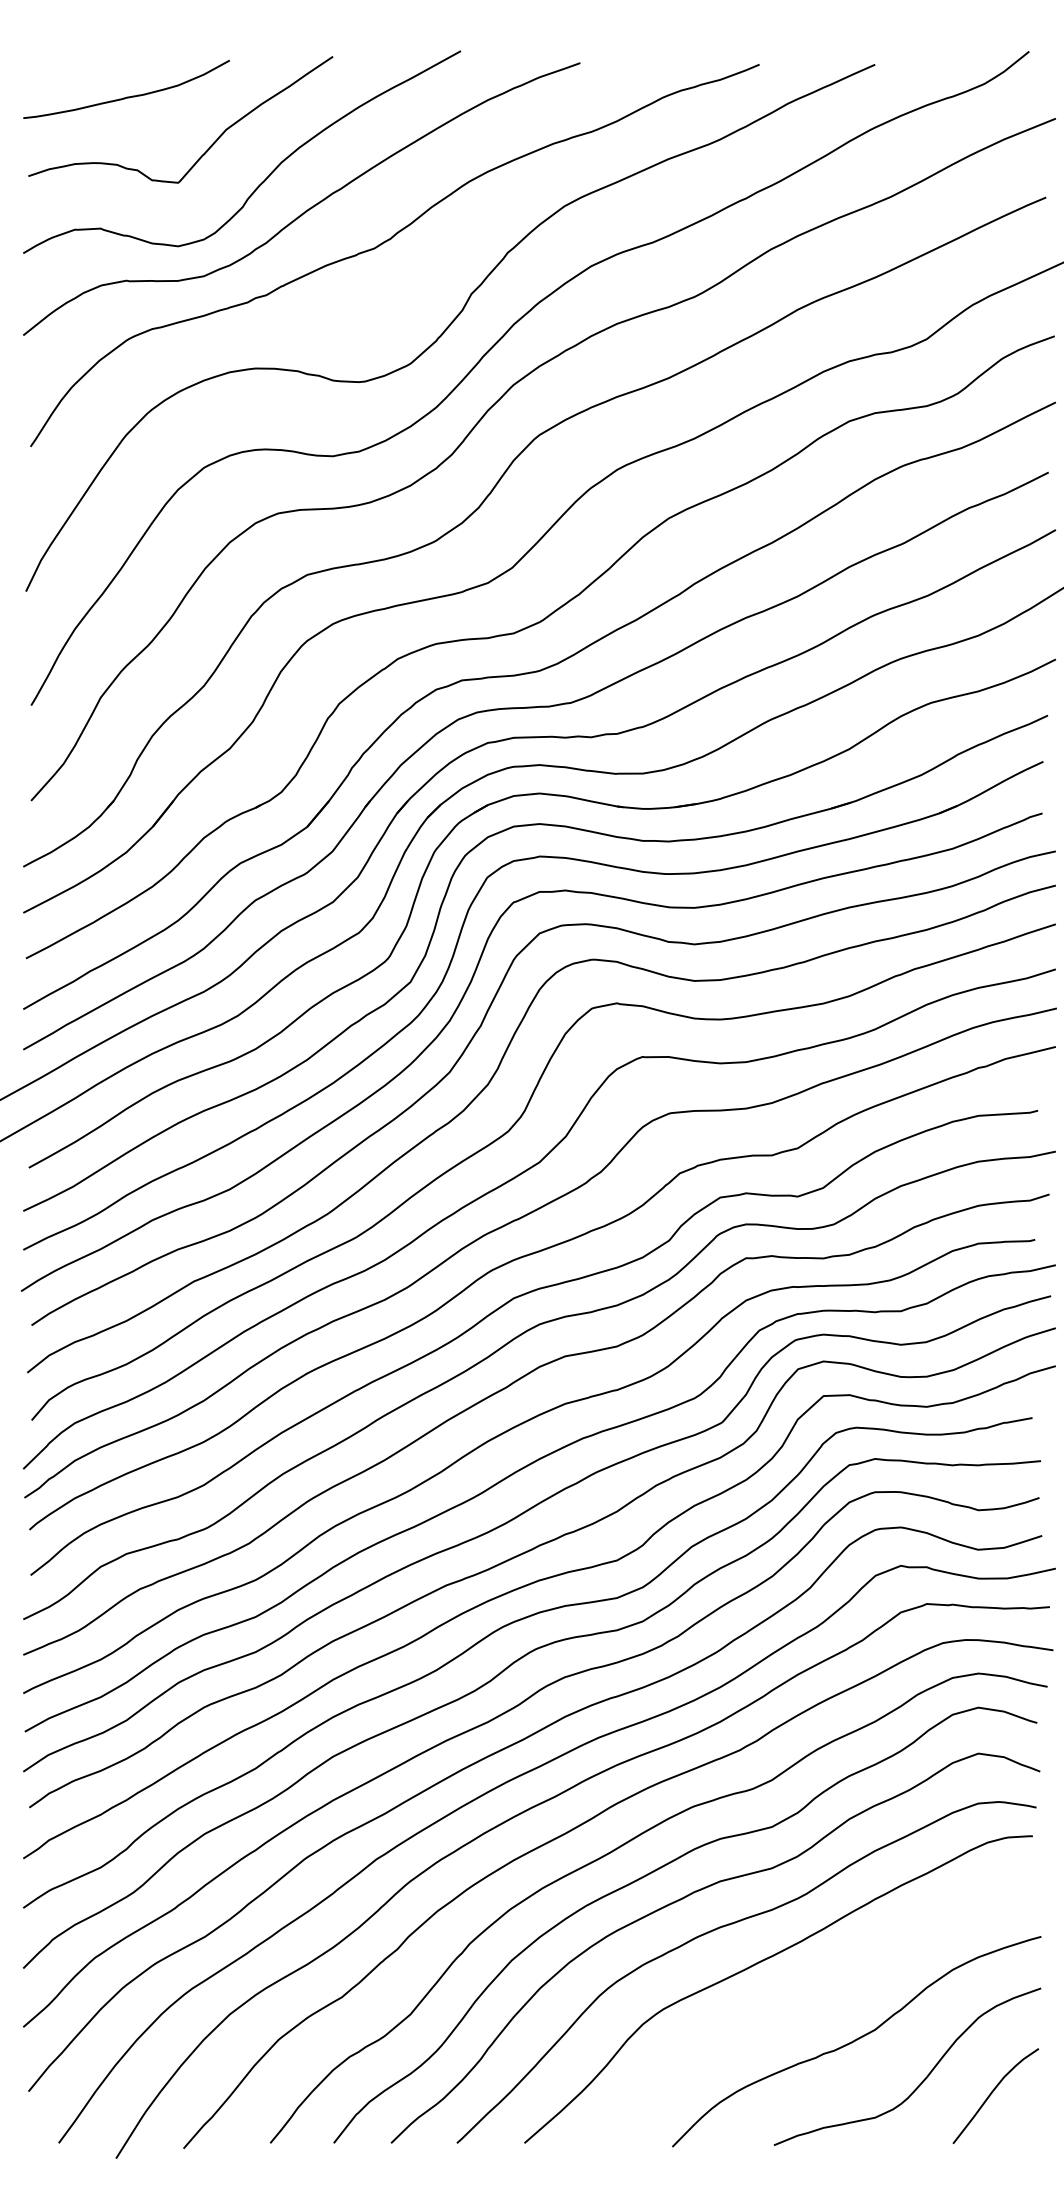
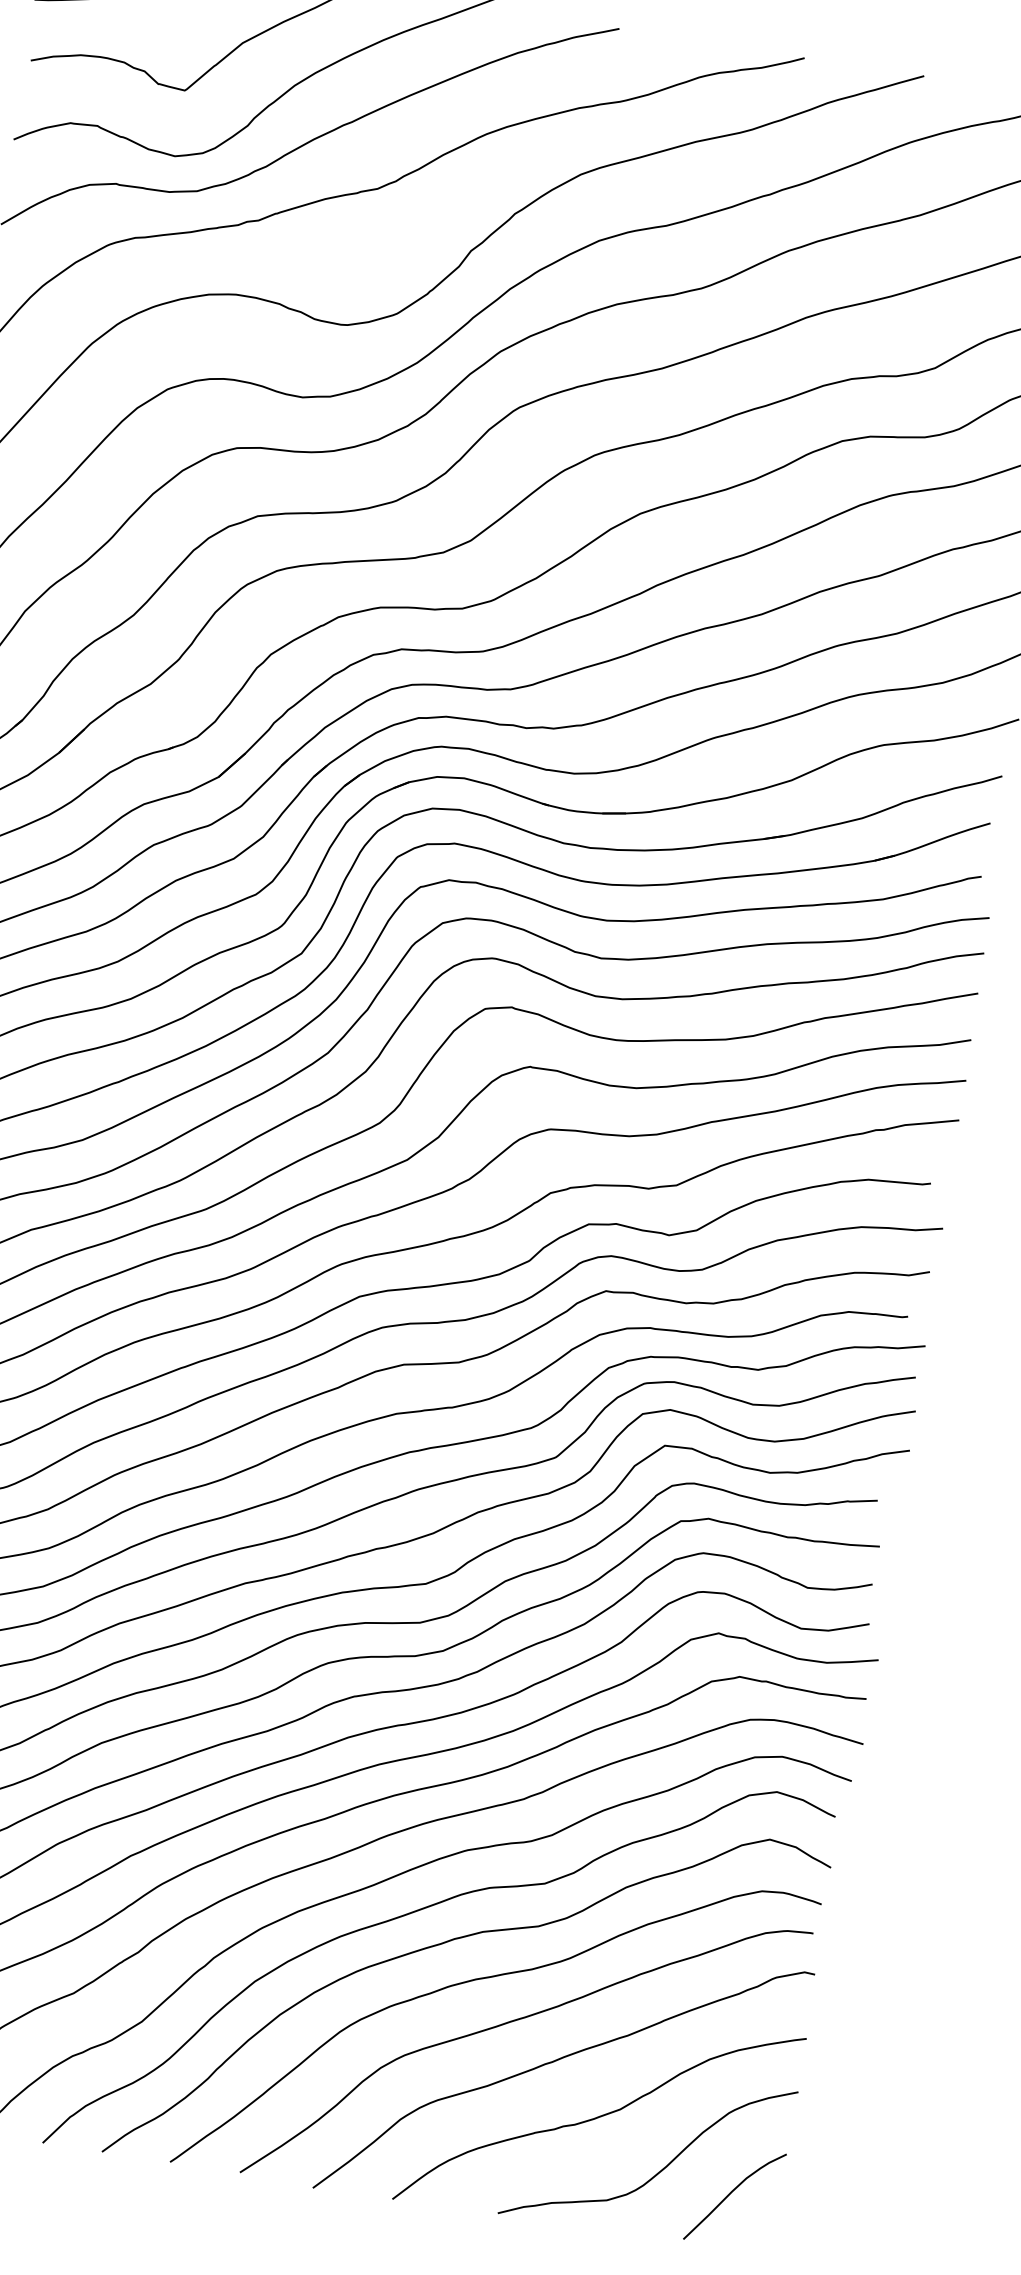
curve: (808, 1993) -> (556, 2061), added

